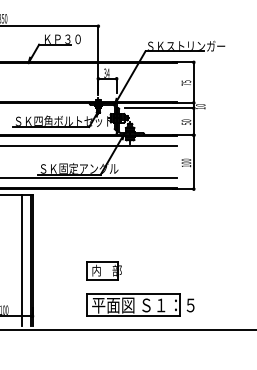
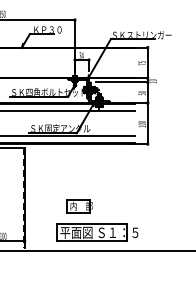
line: (21, 260) -> (16, 198), removed
line: (30, 260) -> (23, 198), solid -> dashed
part: (140, 305) -> (97, 232), moved

